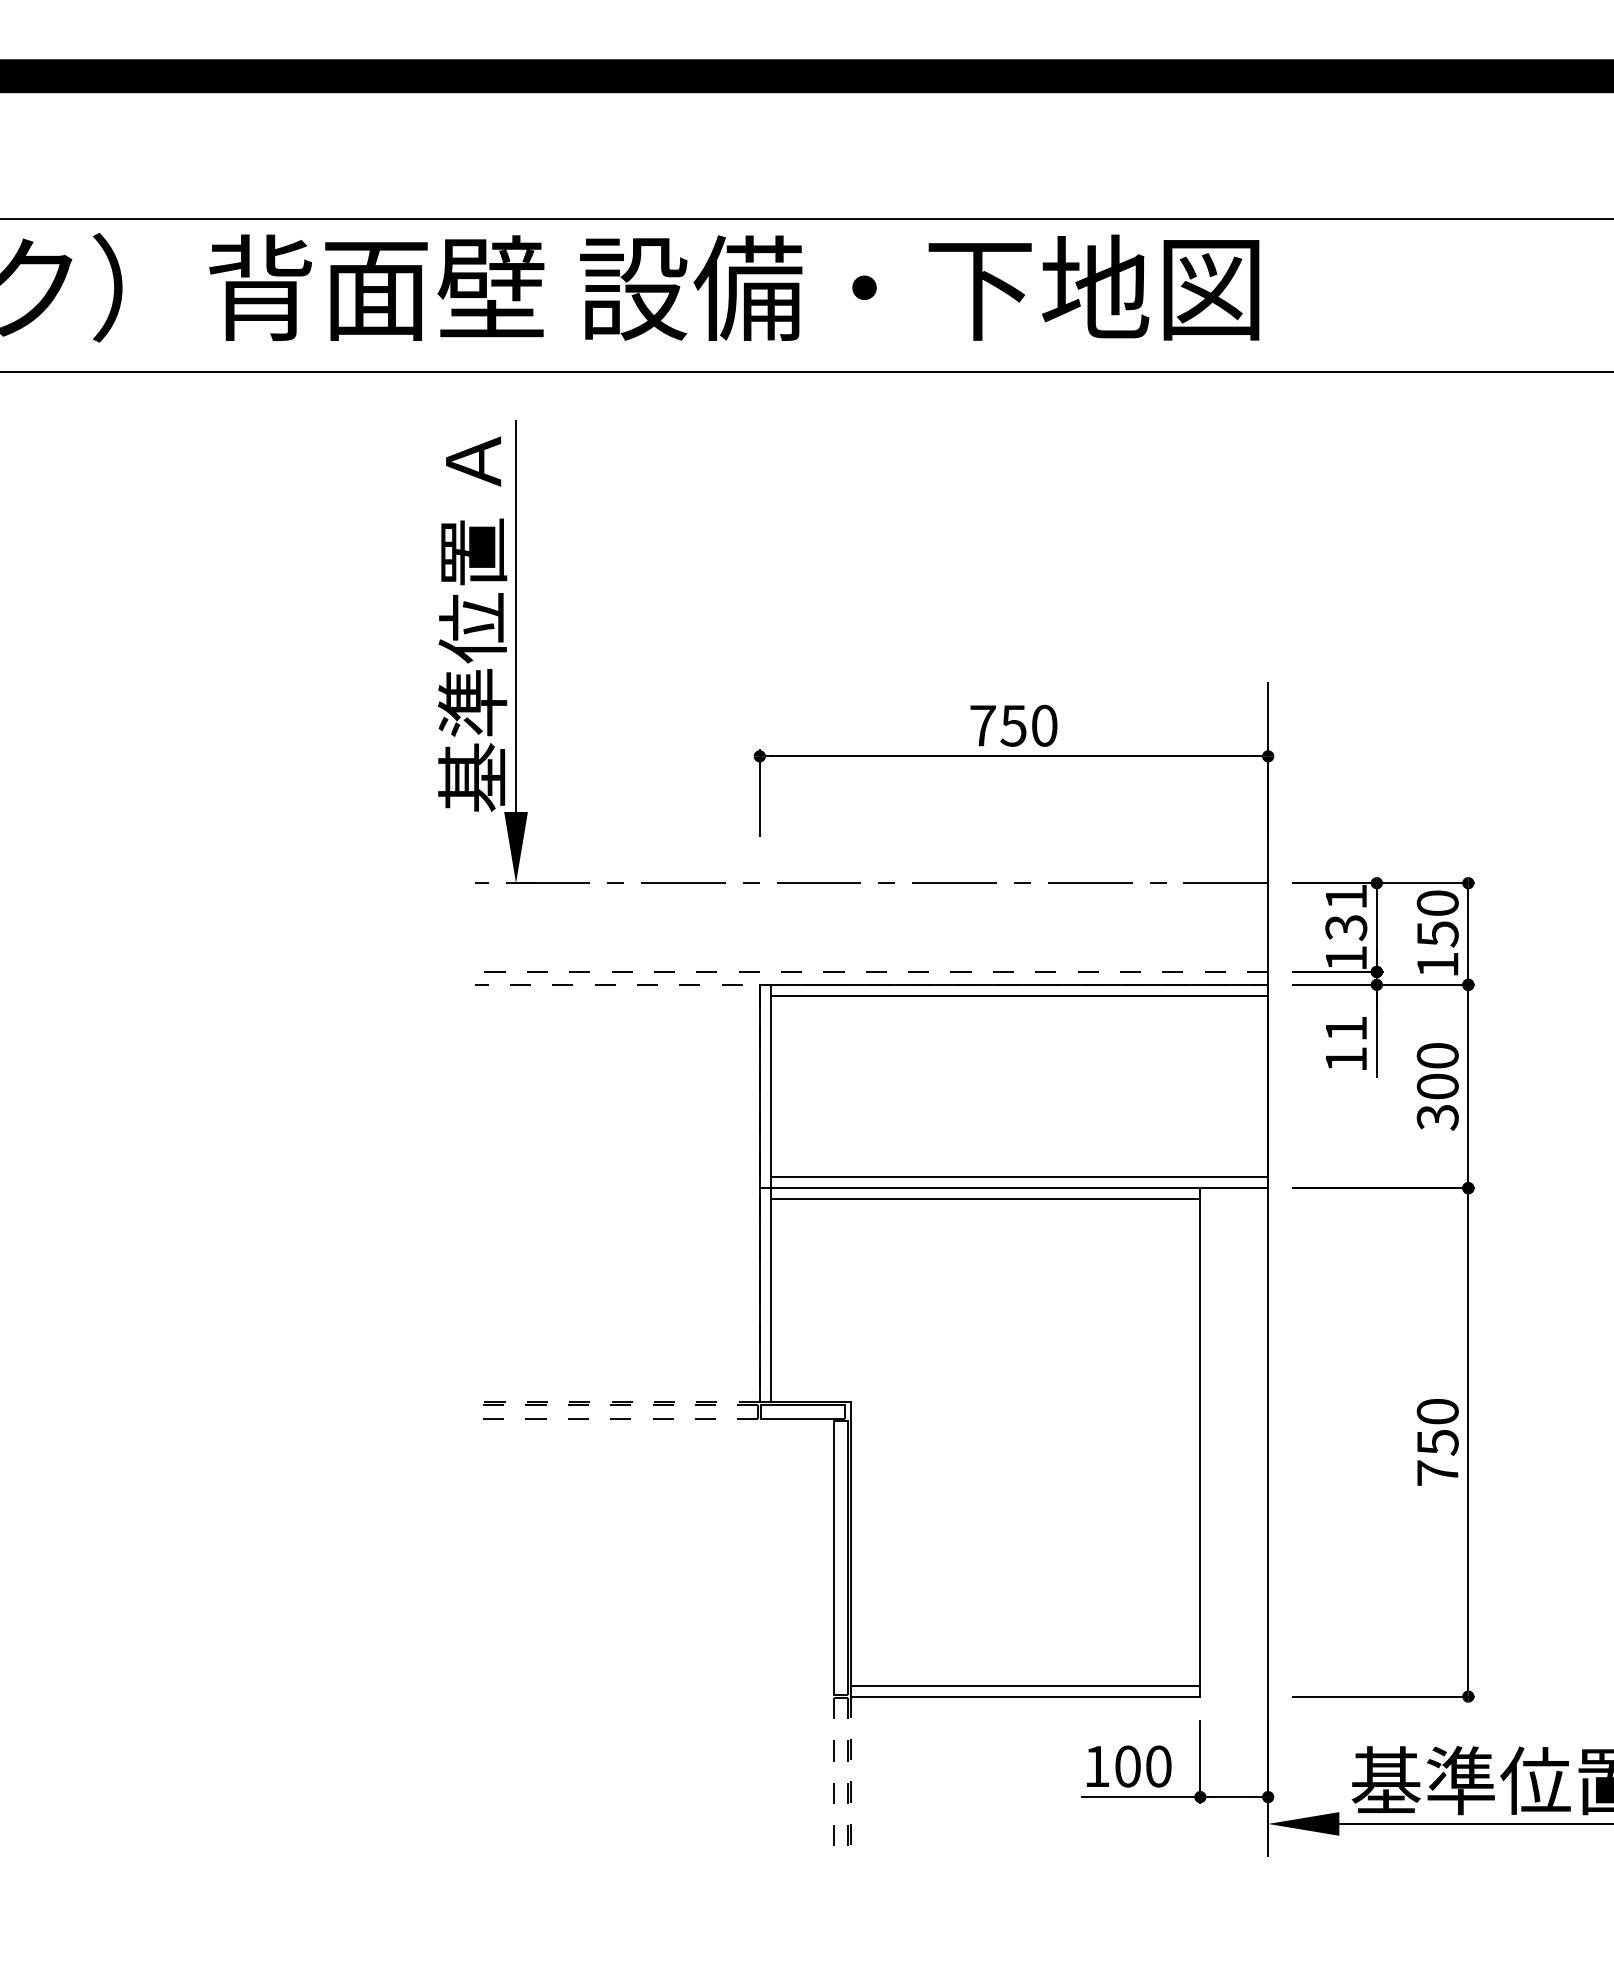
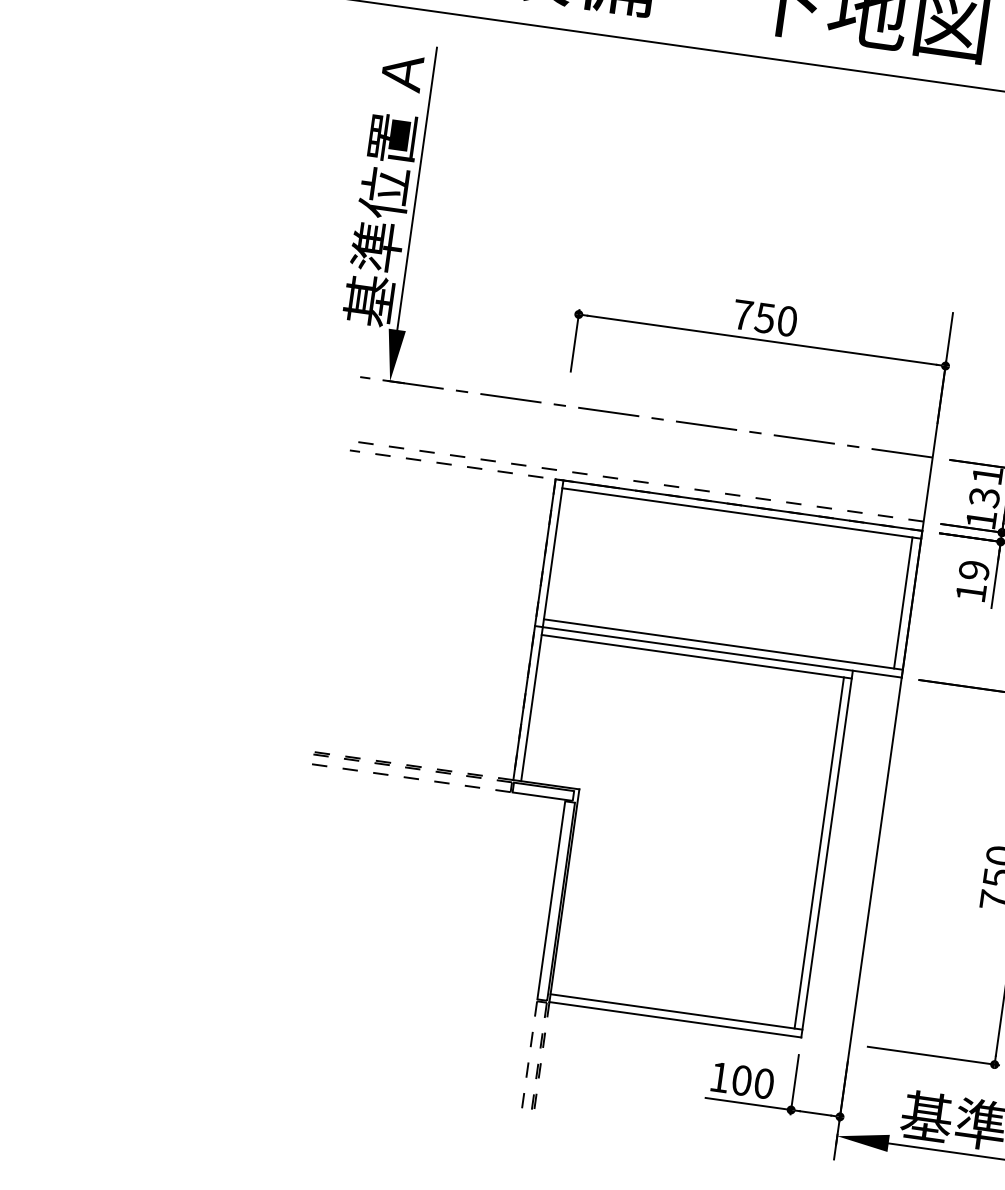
text: (1346, 1028) -> (974, 570), 11 -> 19
line: (1255, 1086) -> (902, 602), added
line: (1189, 1442) -> (819, 853), added

